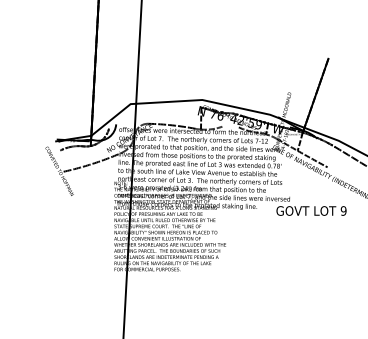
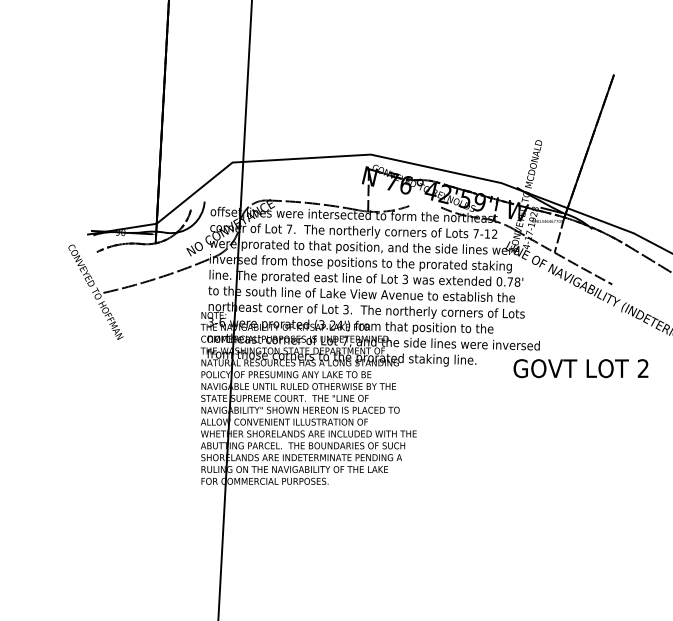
text: (343, 210) -> (642, 367), 9 -> 2

